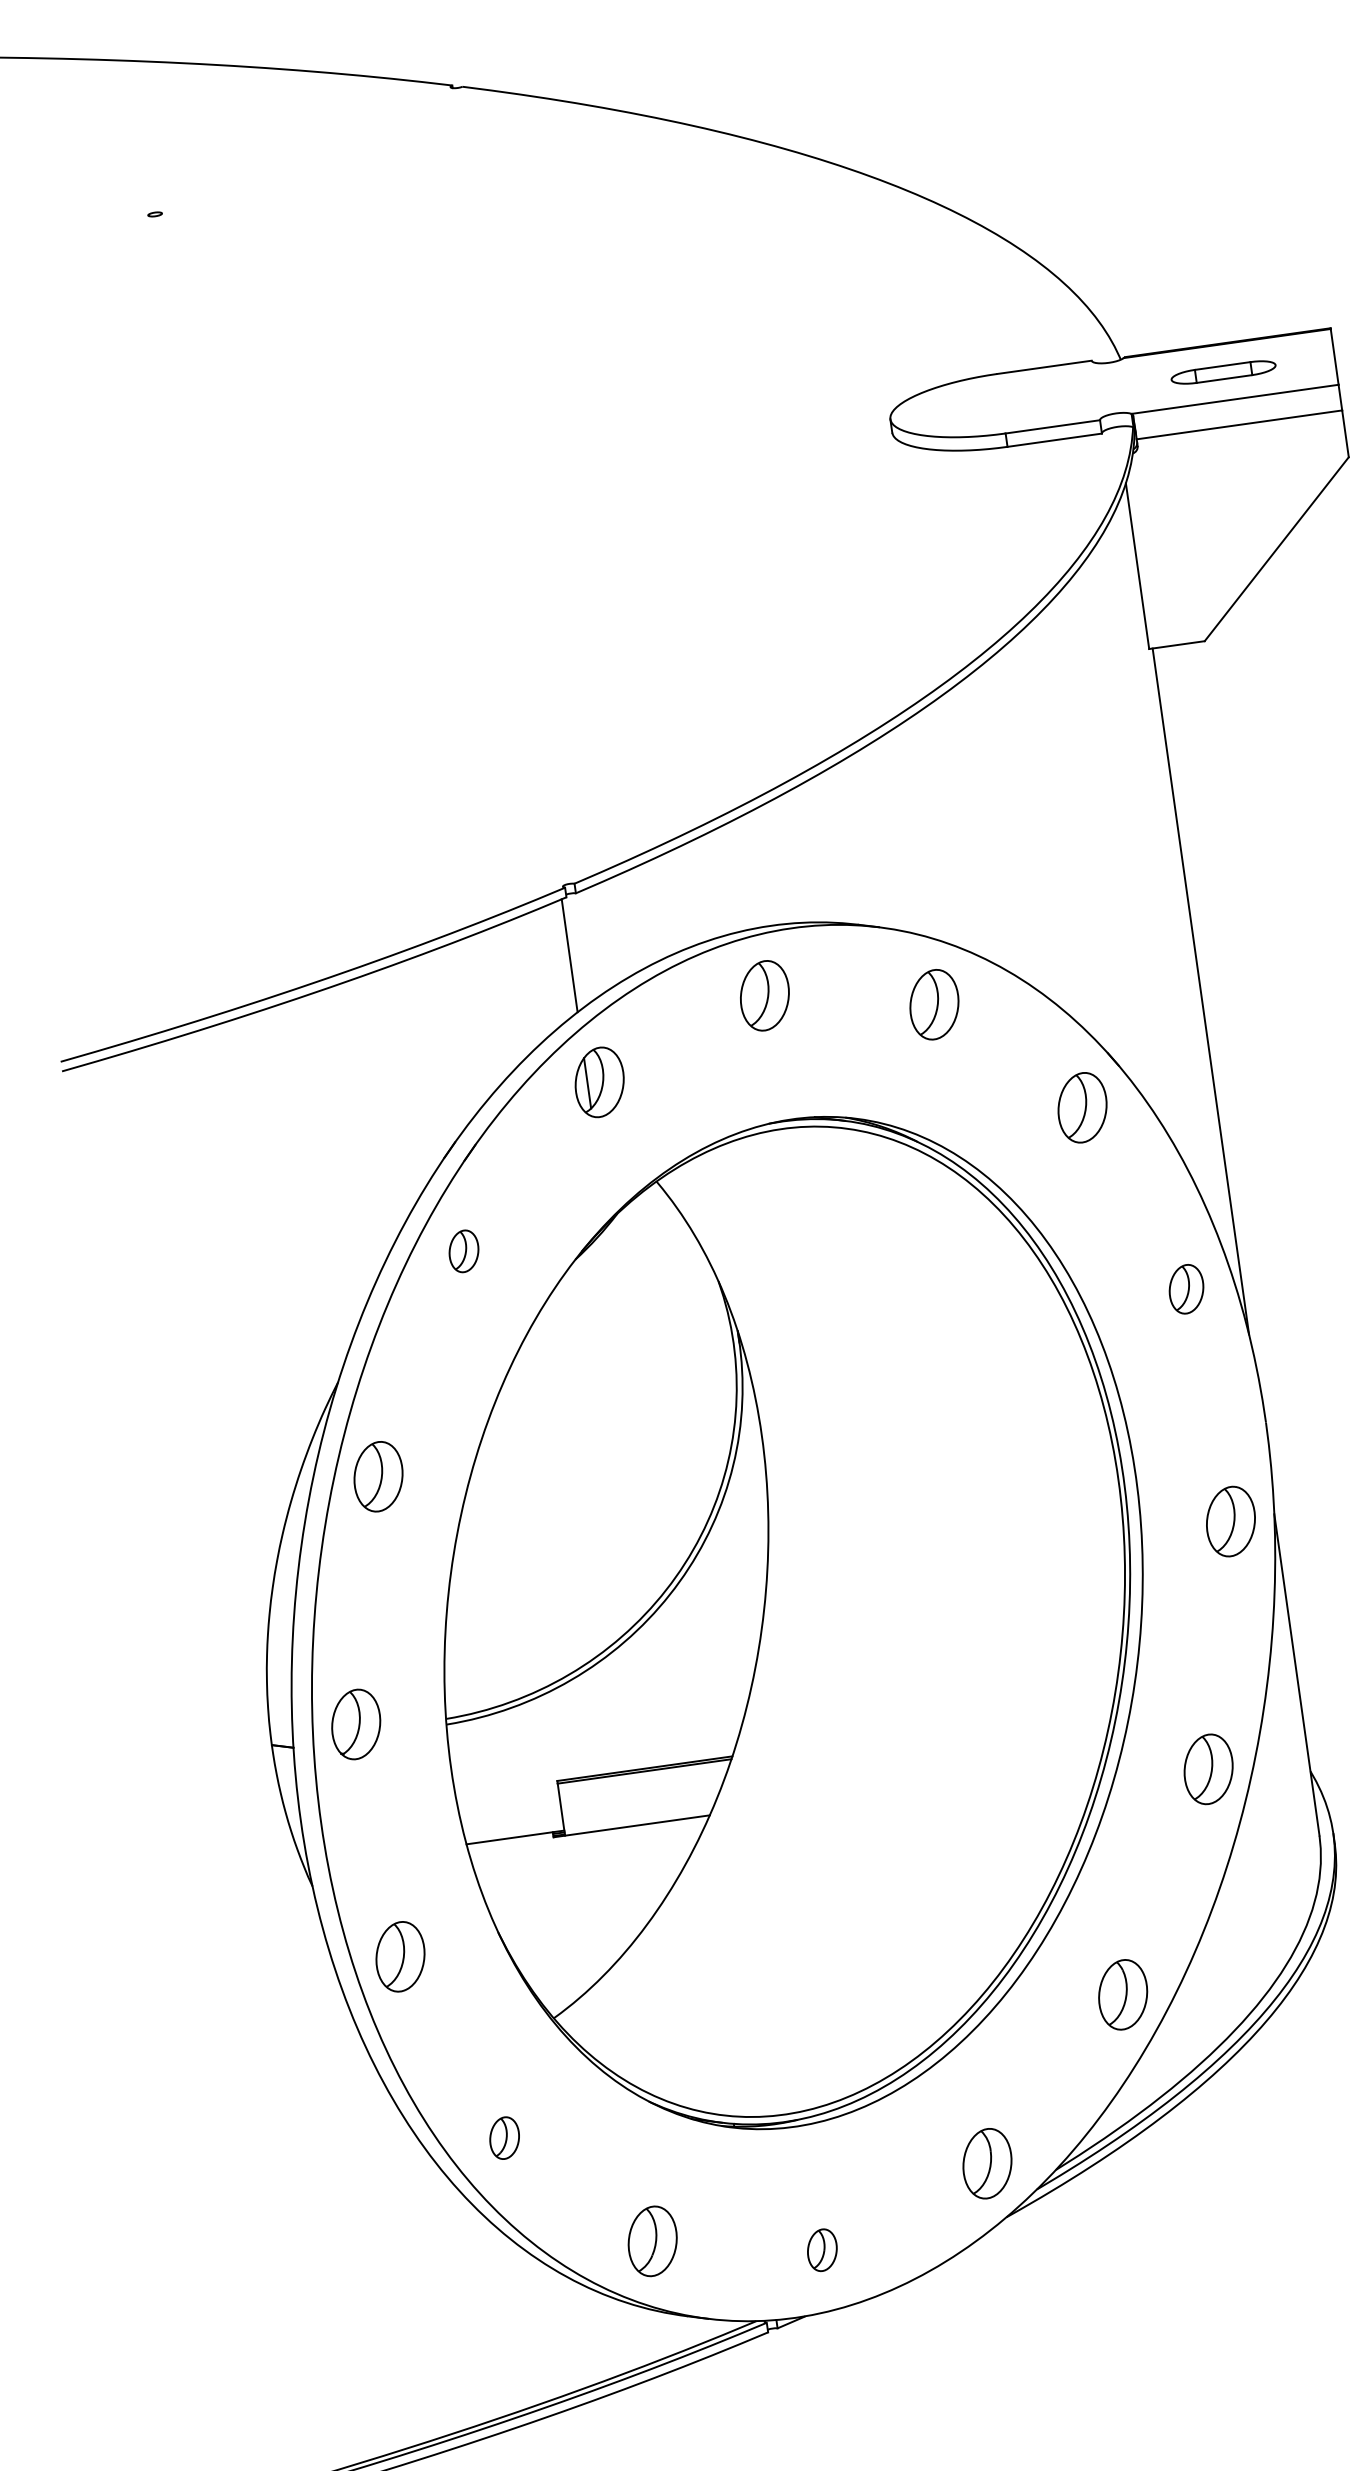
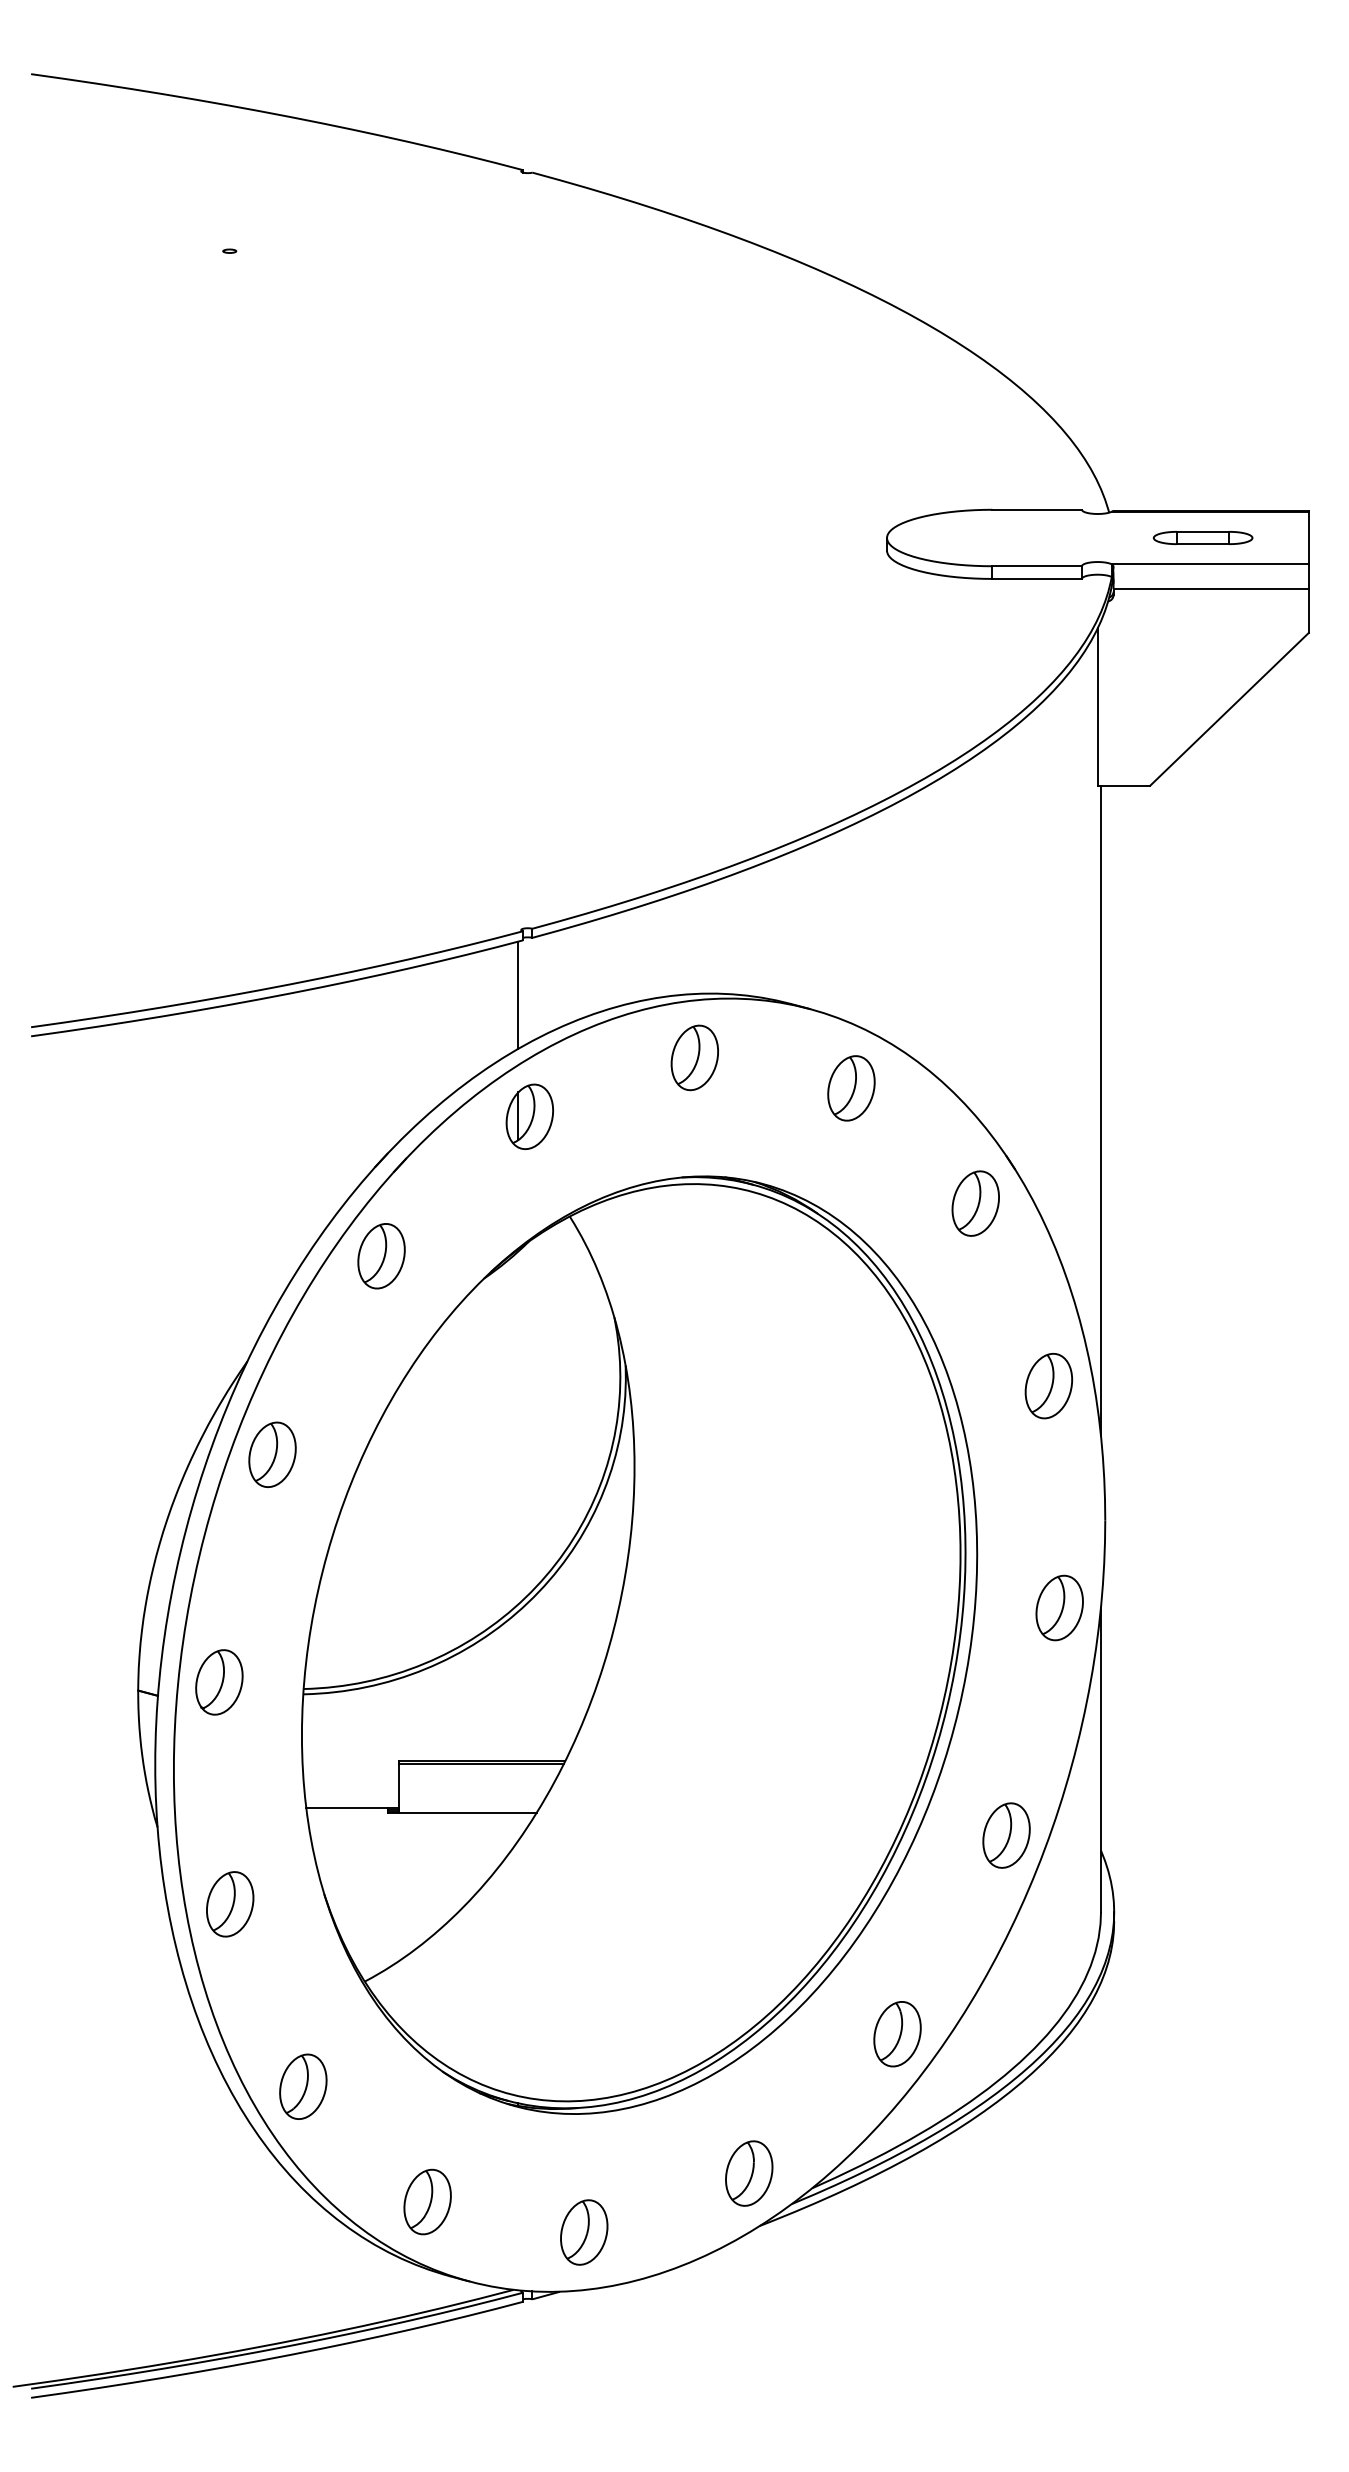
part: (464, 1251) -> (381, 1256), size x1.67
part: (1186, 1288) -> (1048, 1385), size x1.43
part: (504, 2137) -> (303, 2086), size x1.67
part: (822, 2250) -> (584, 2232), size x1.67

